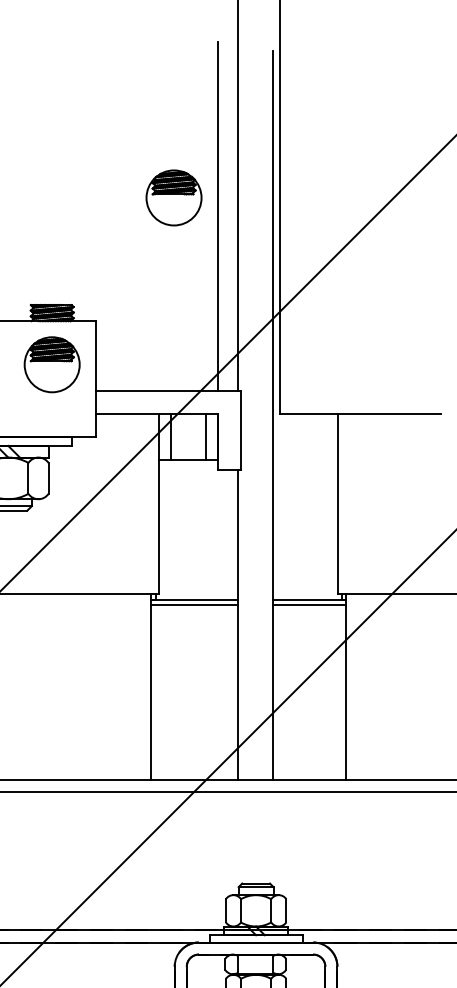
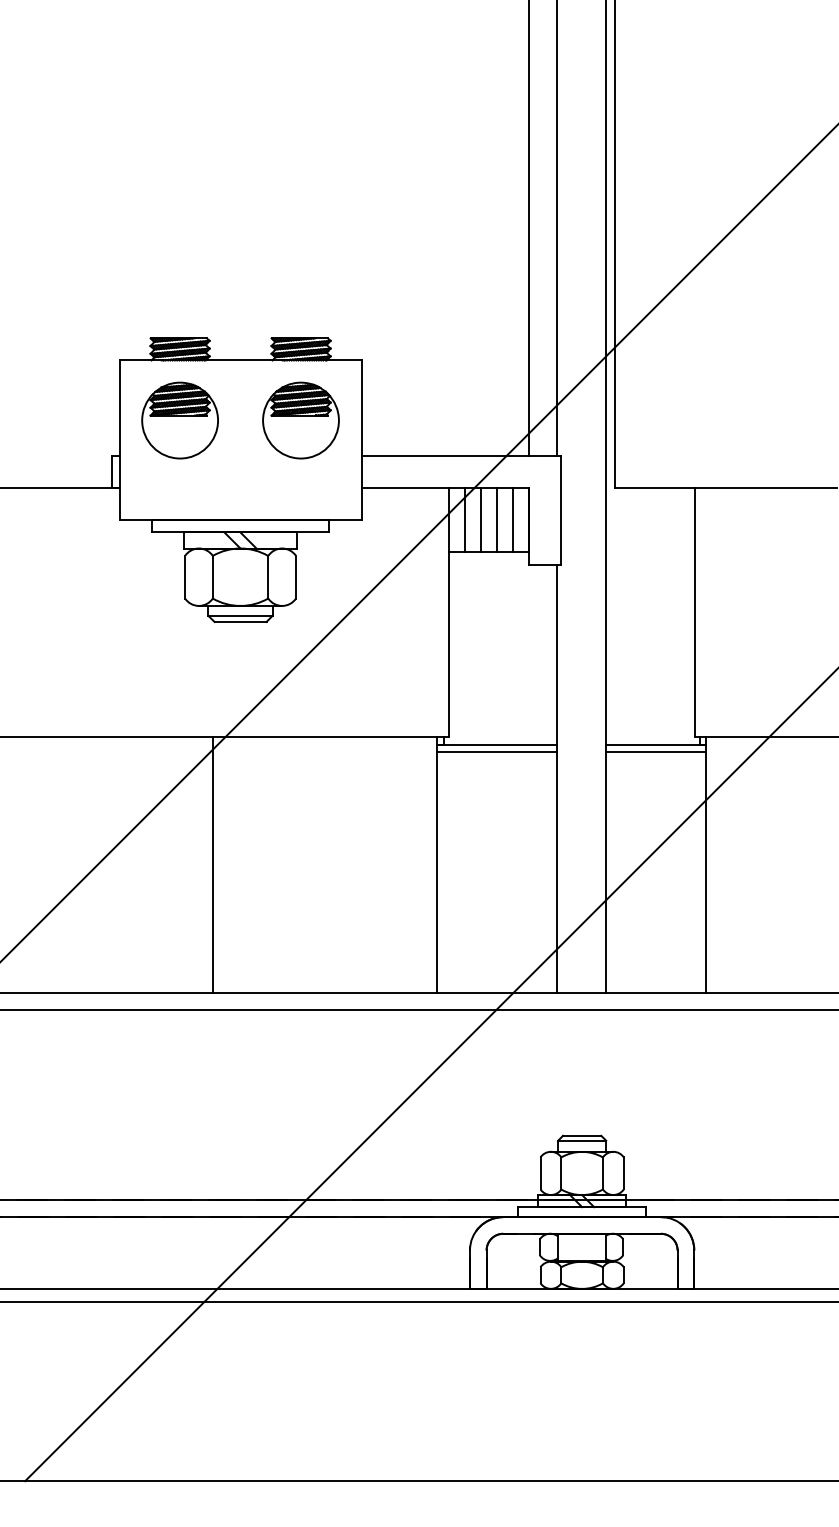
part: (173, 197) -> (468, 190), removed
line: (182, 437) -> (480, 520), added
line: (193, 437) -> (496, 520), added

